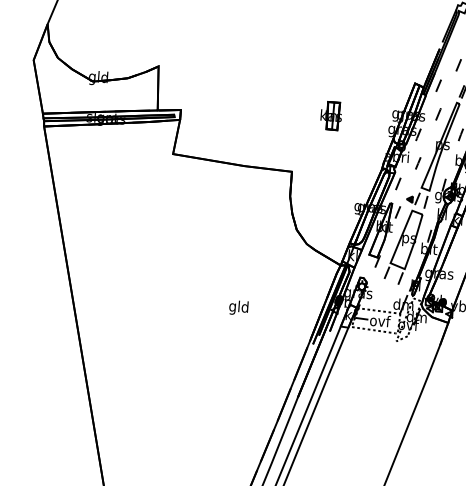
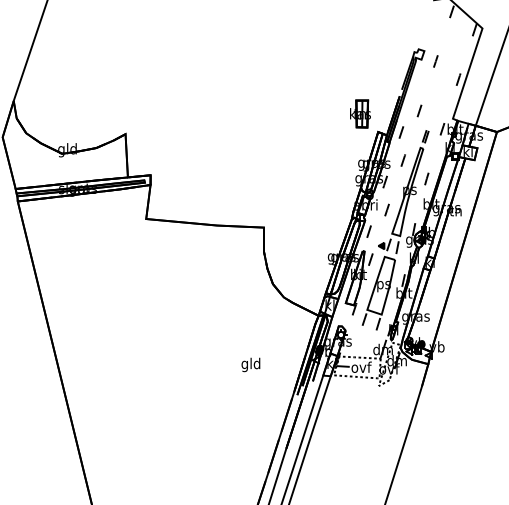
part: (331, 115) -> (360, 113), moved
text: (238, 307) -> (250, 364), moved

